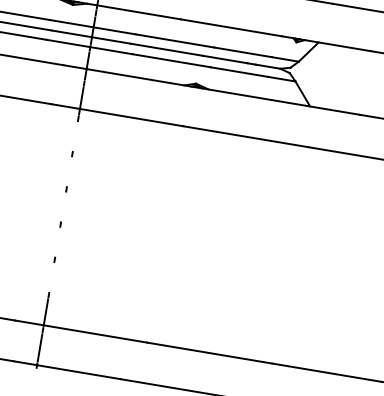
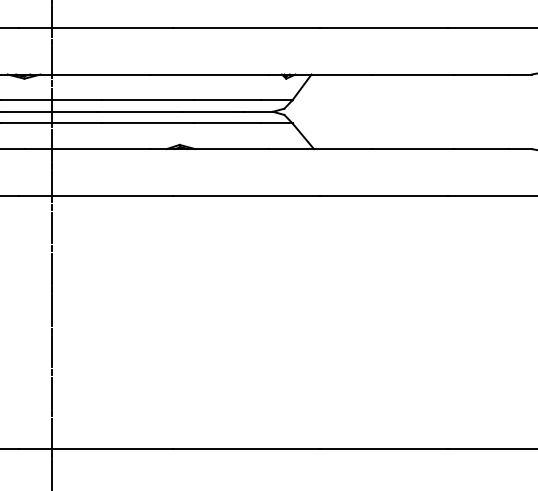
line: (75, 136) -> (52, 227), added
line: (69, 171) -> (52, 268), added
line: (63, 206) -> (52, 310), added
line: (57, 241) -> (52, 351), added
line: (51, 276) -> (52, 392), added

